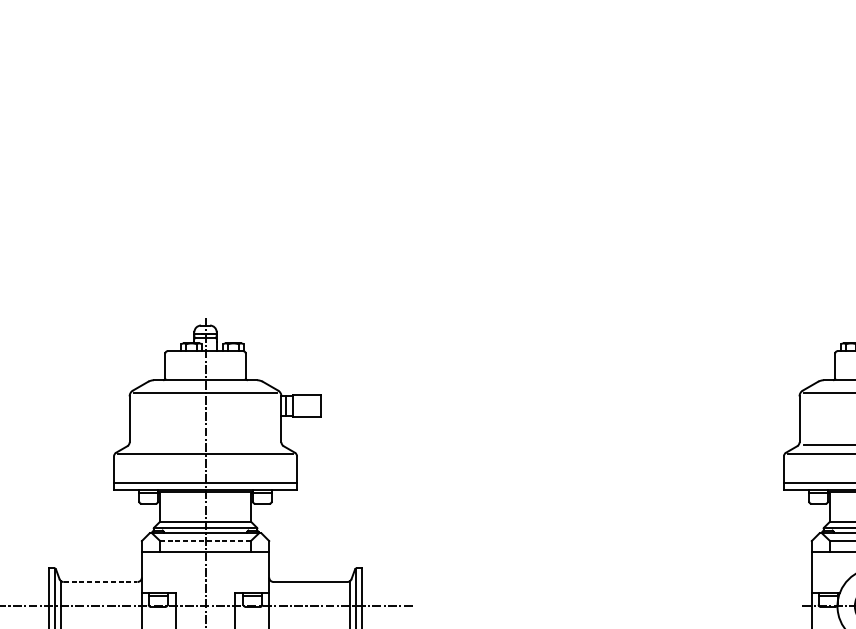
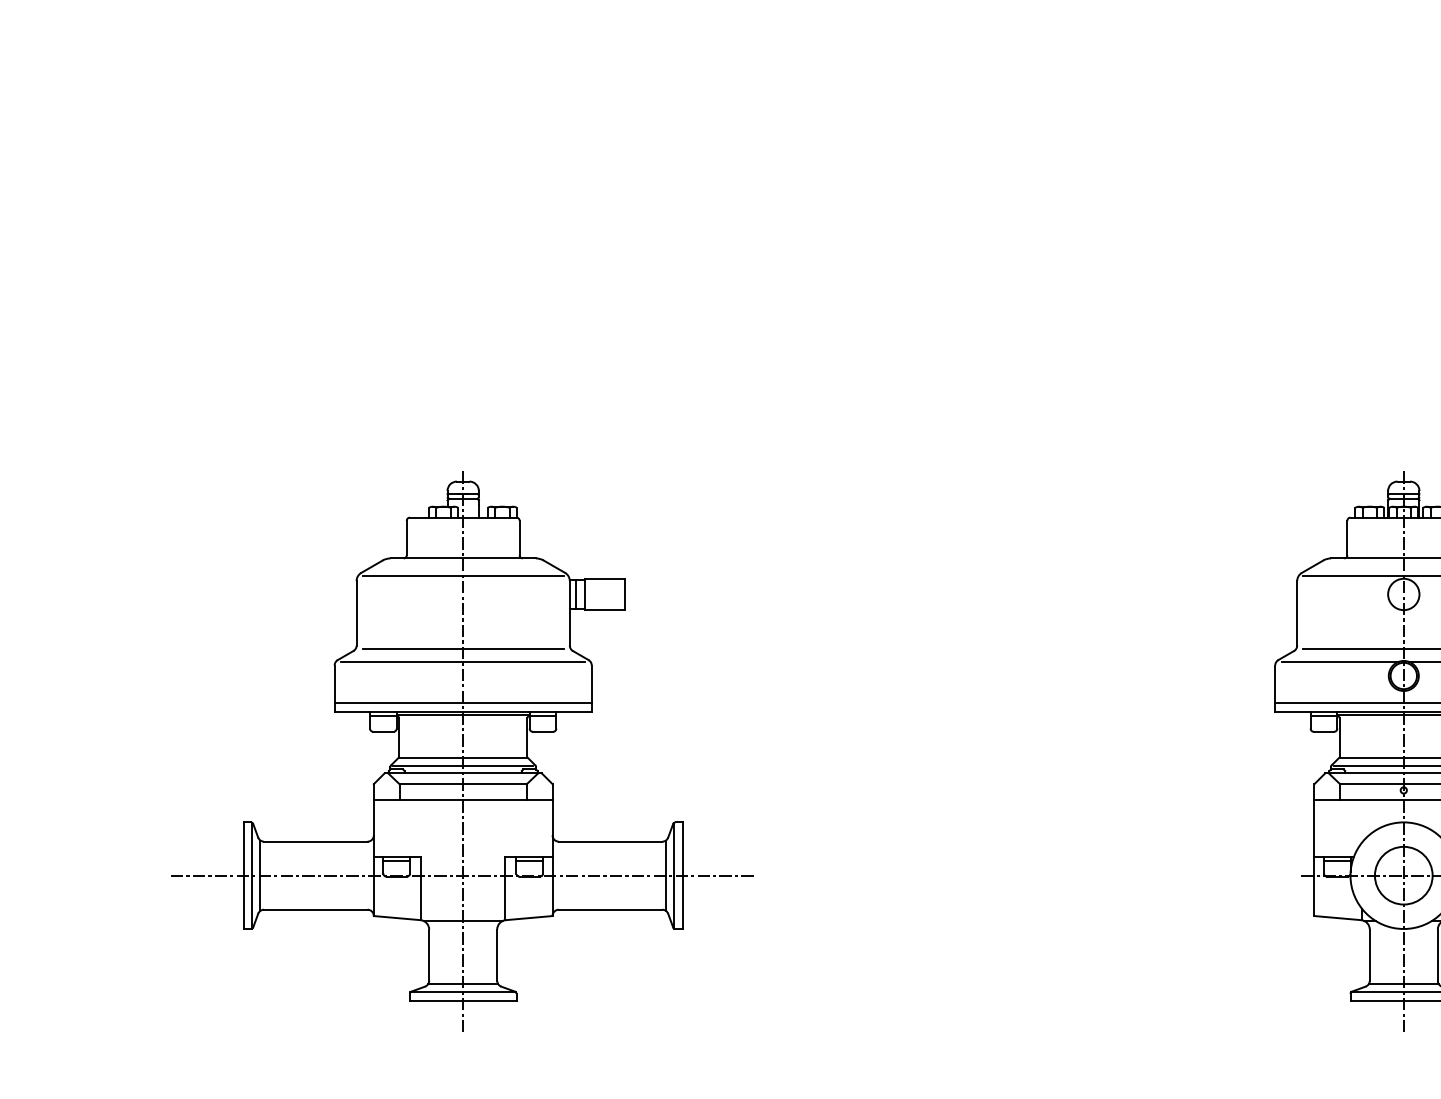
line: (205, 445) -> (462, 649), added
line: (205, 541) -> (463, 784), dashed -> solid
line: (100, 581) -> (315, 841), dashed -> solid

